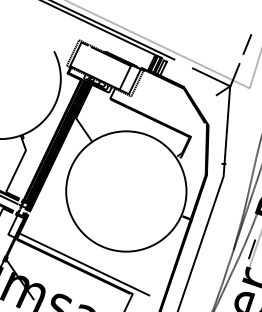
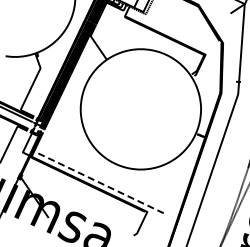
line: (83, 263) -> (98, 181), solid -> dashed

